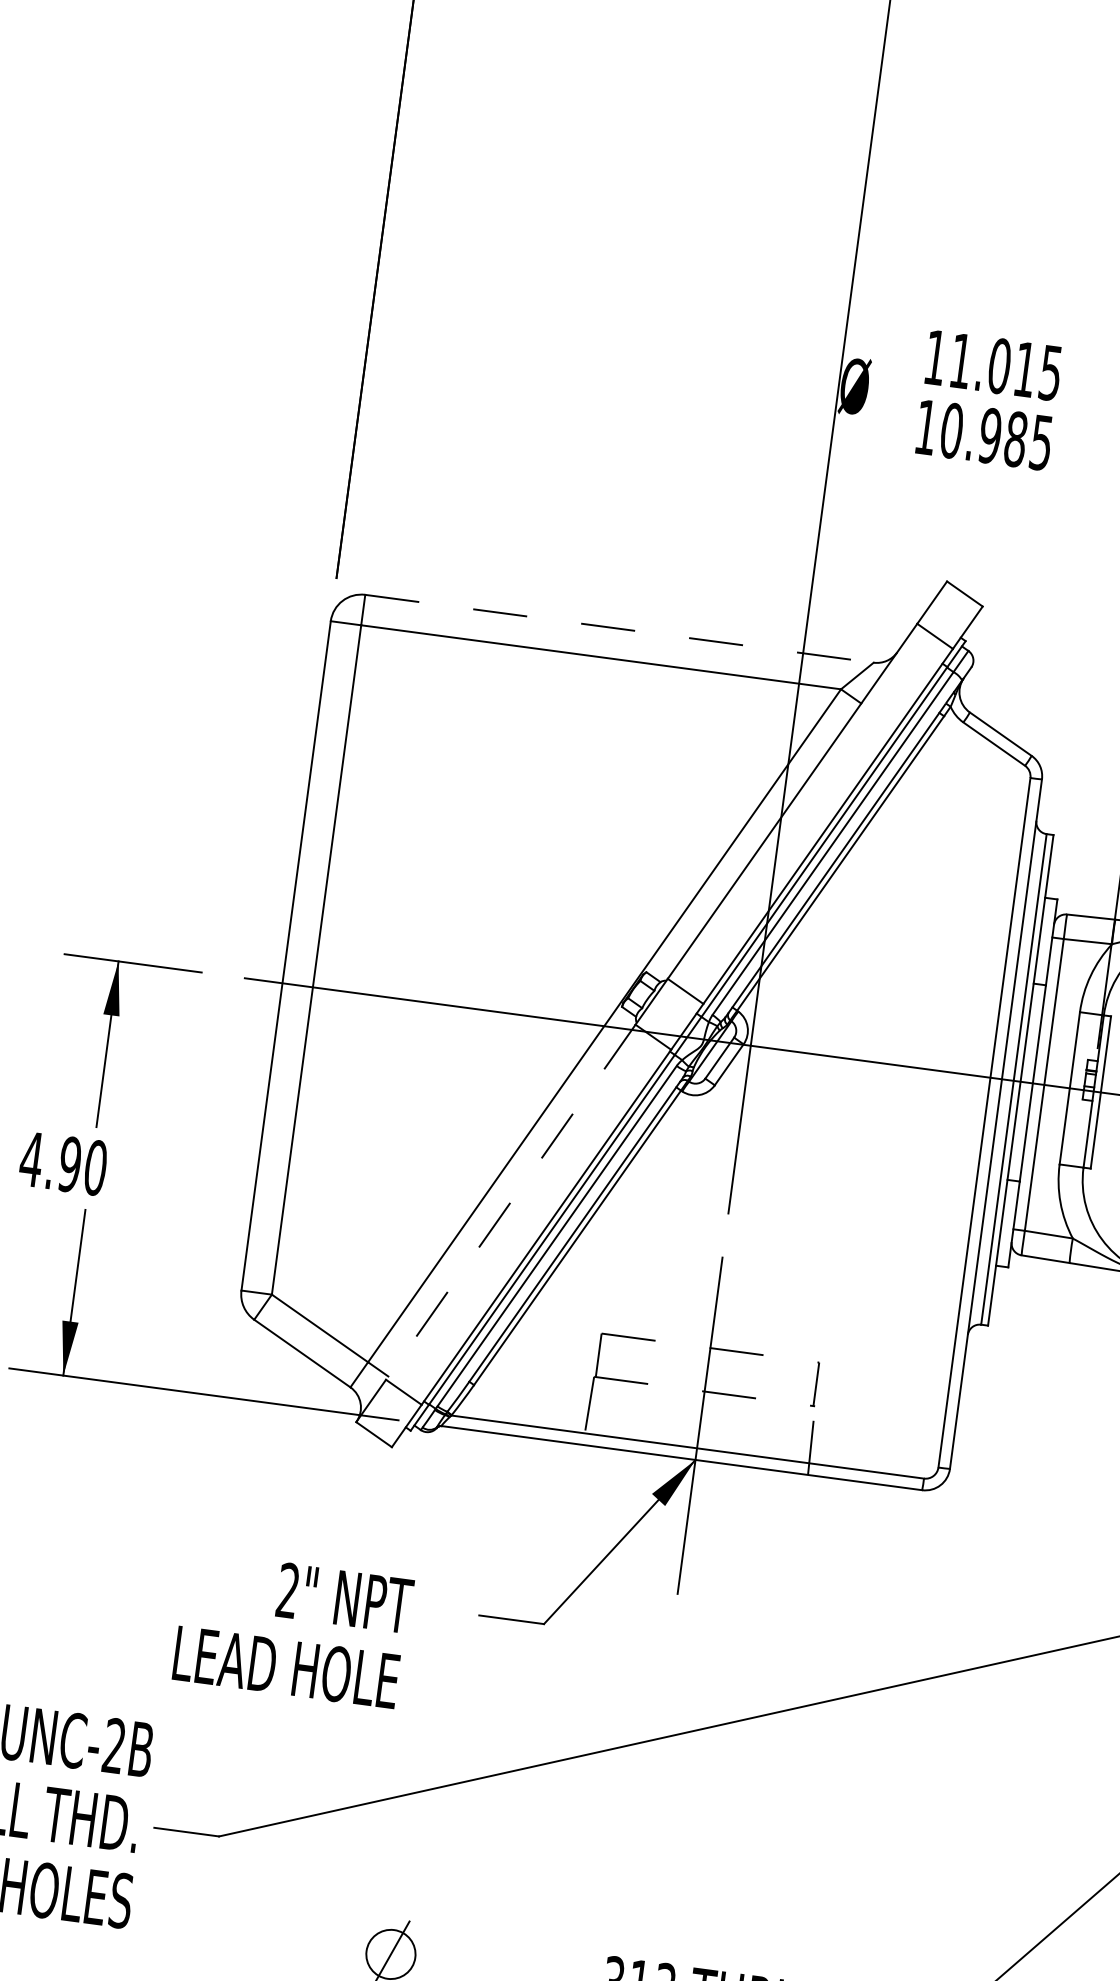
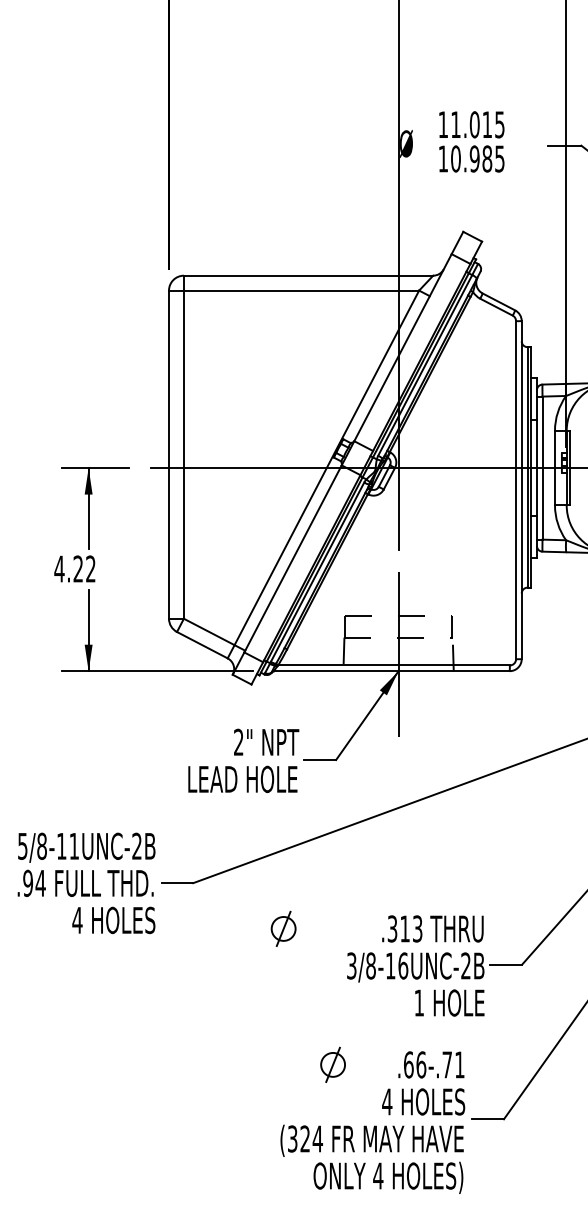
line: (619, 628) -> (308, 275), dashed -> solid
text: (82, 1165) -> (84, 568), 4.90 -> 4.22
line: (509, 1203) -> (292, 559), dashed -> solid
text: (292, 1629) -> (243, 760), moved

